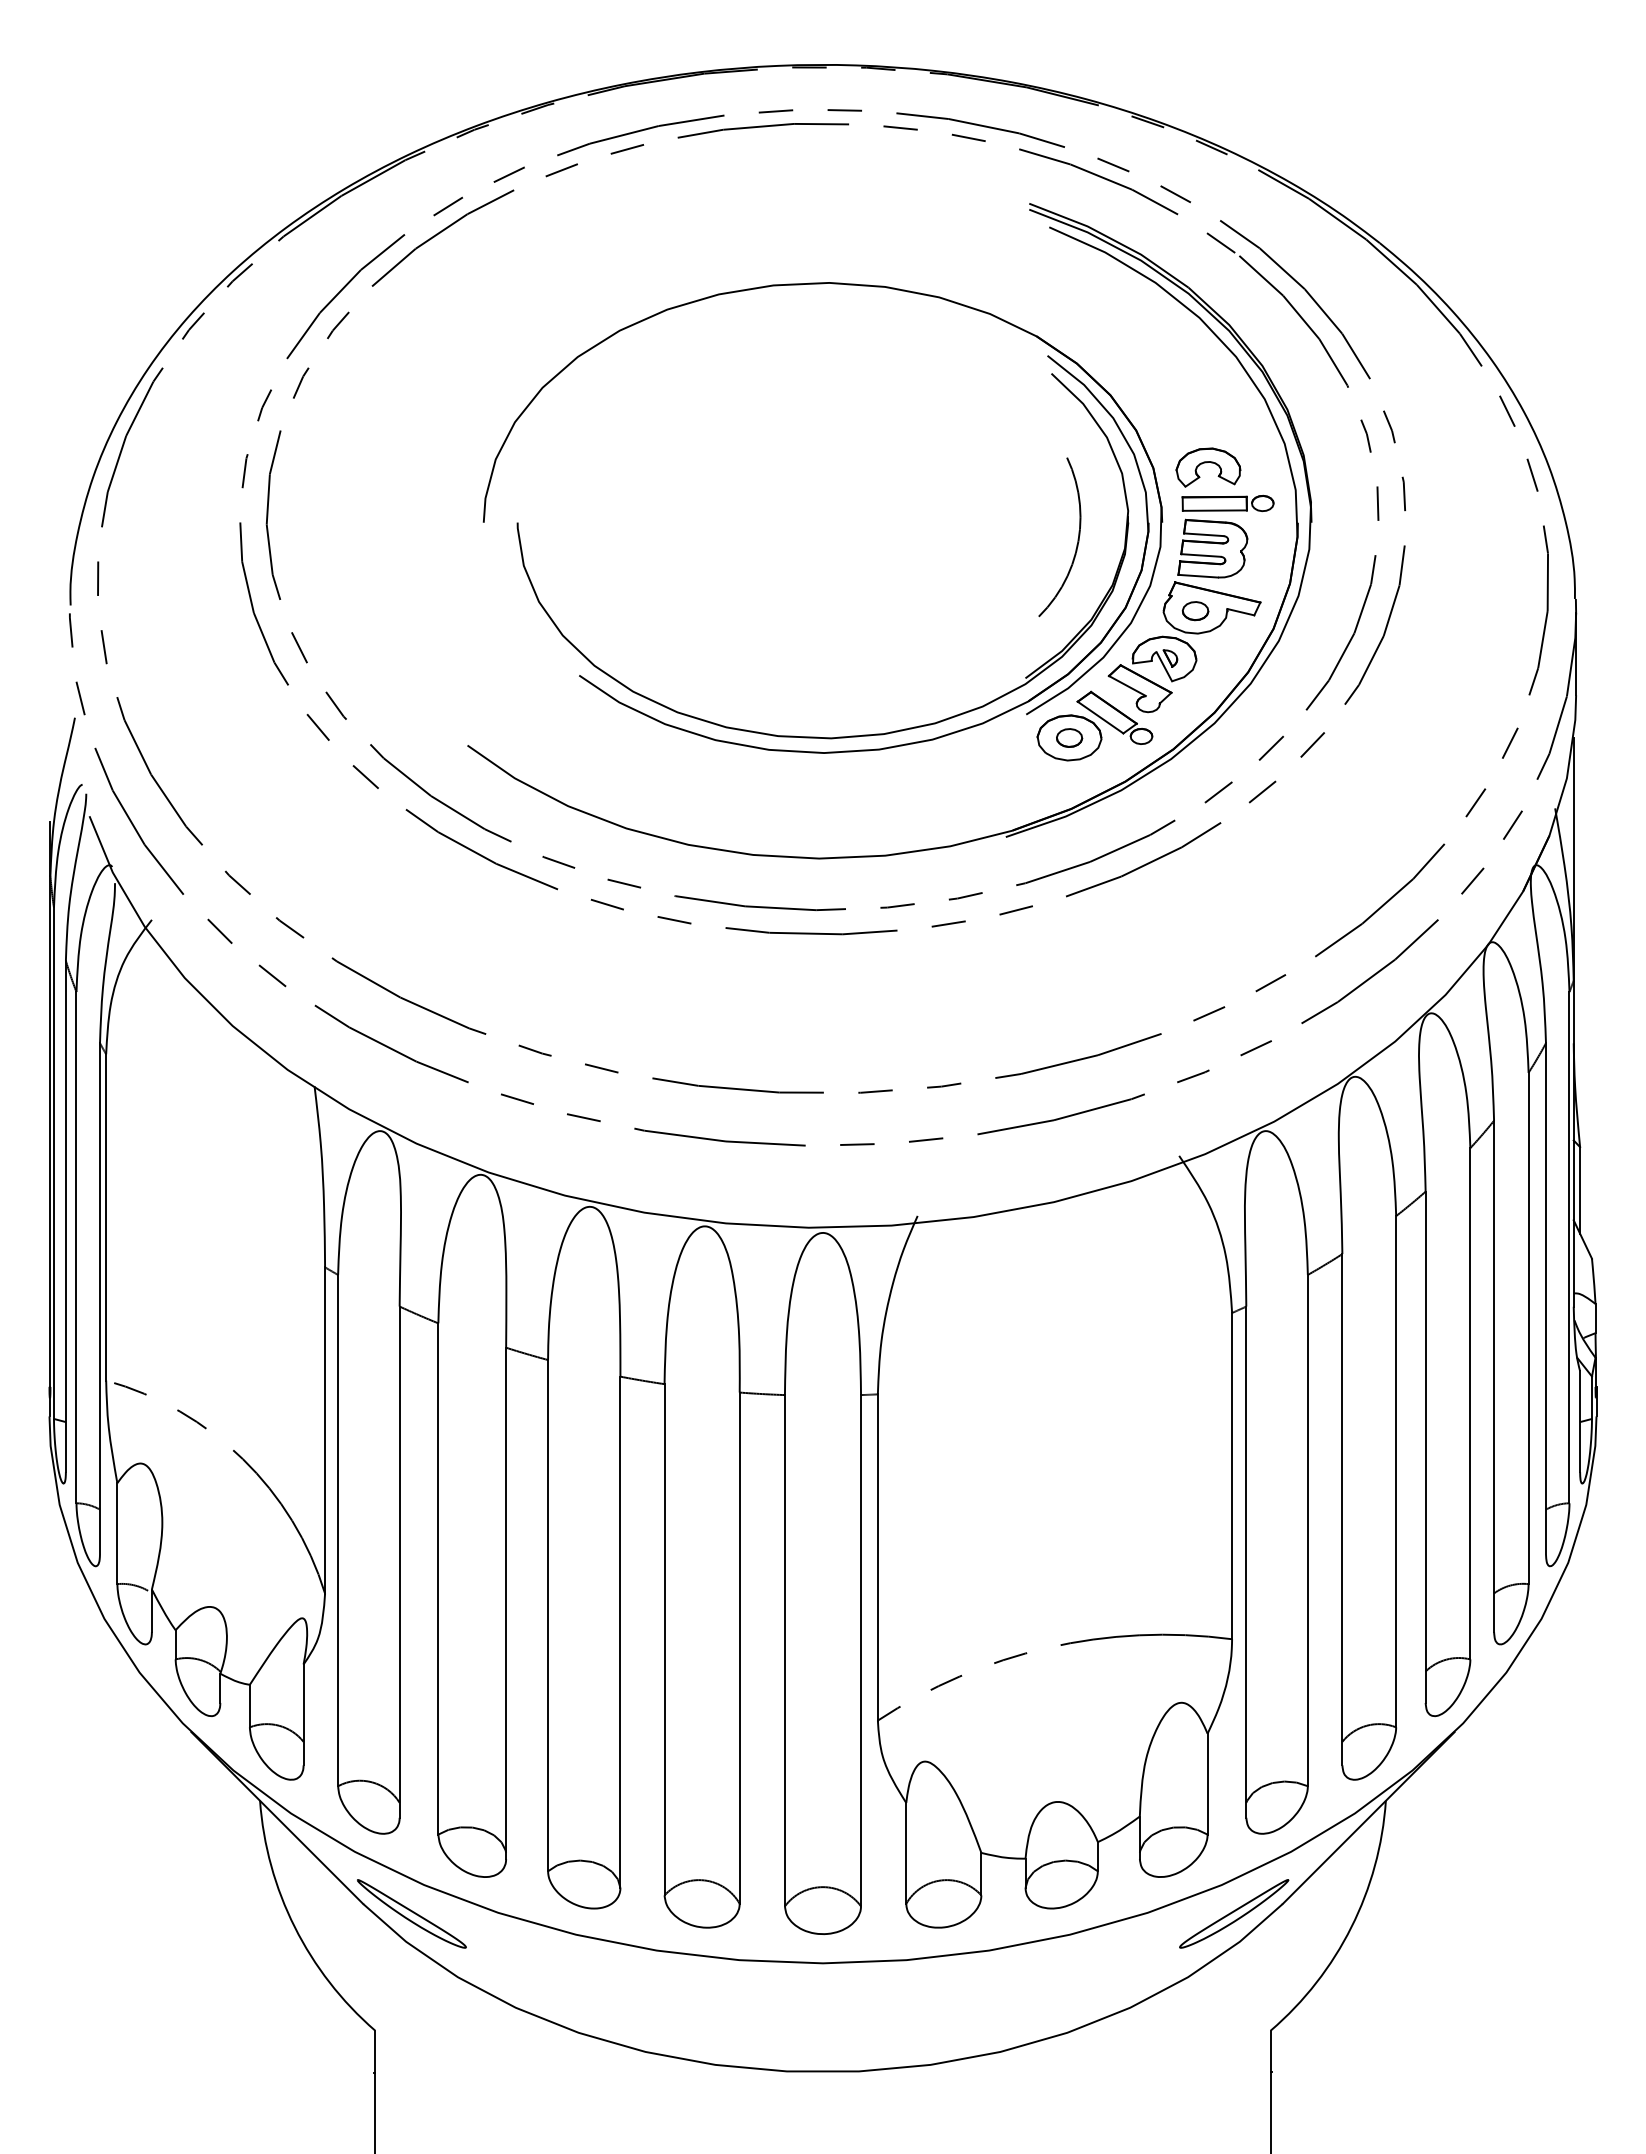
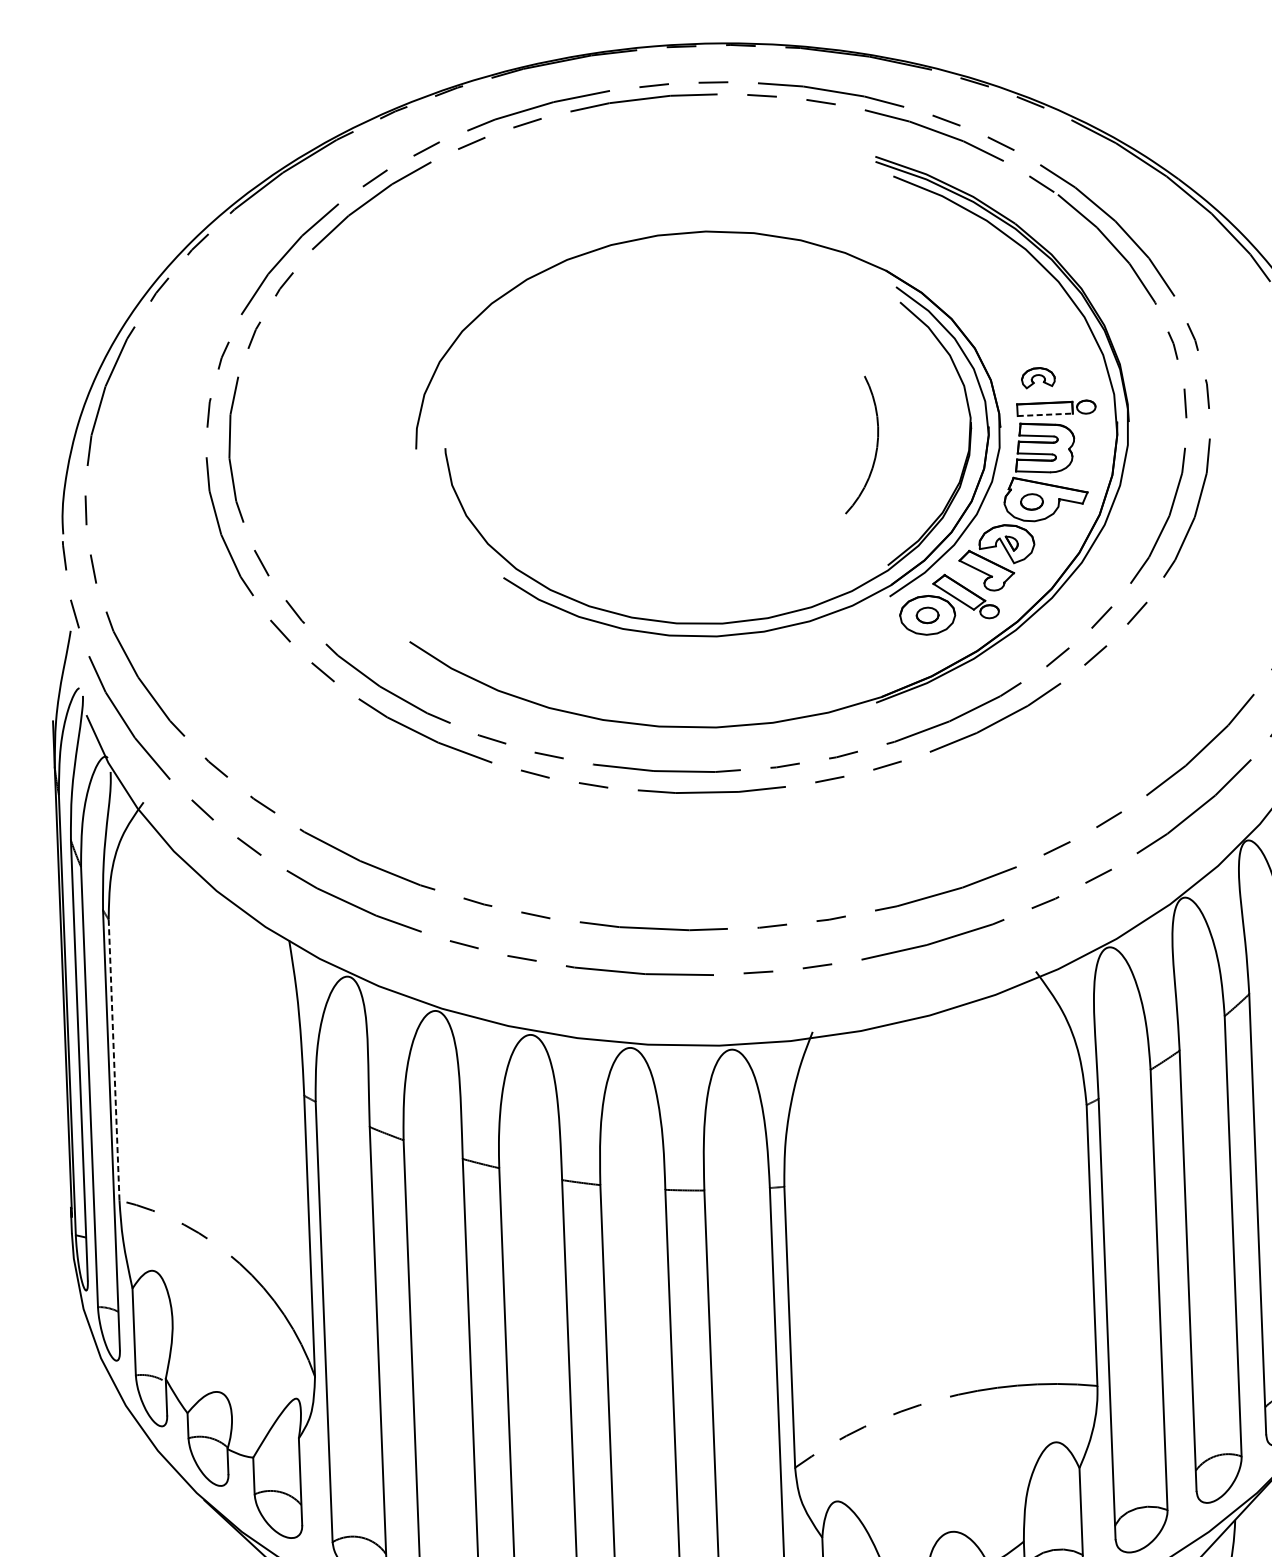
part: (1208, 467) -> (1038, 377), size x0.6
line: (1215, 510) -> (1045, 414), solid -> dashed
arc: (1077, 538) -> (876, 445), moved
line: (106, 1216) -> (114, 1059), solid -> dashed

